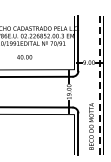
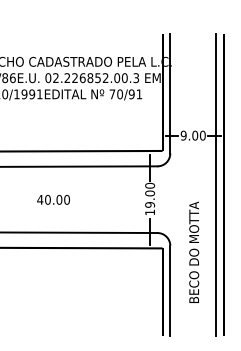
text: (24, 57) -> (53, 200), moved
line: (99, 85) -> (215, 185), dashed -> solid
text: (91, 126) -> (194, 252), moved

